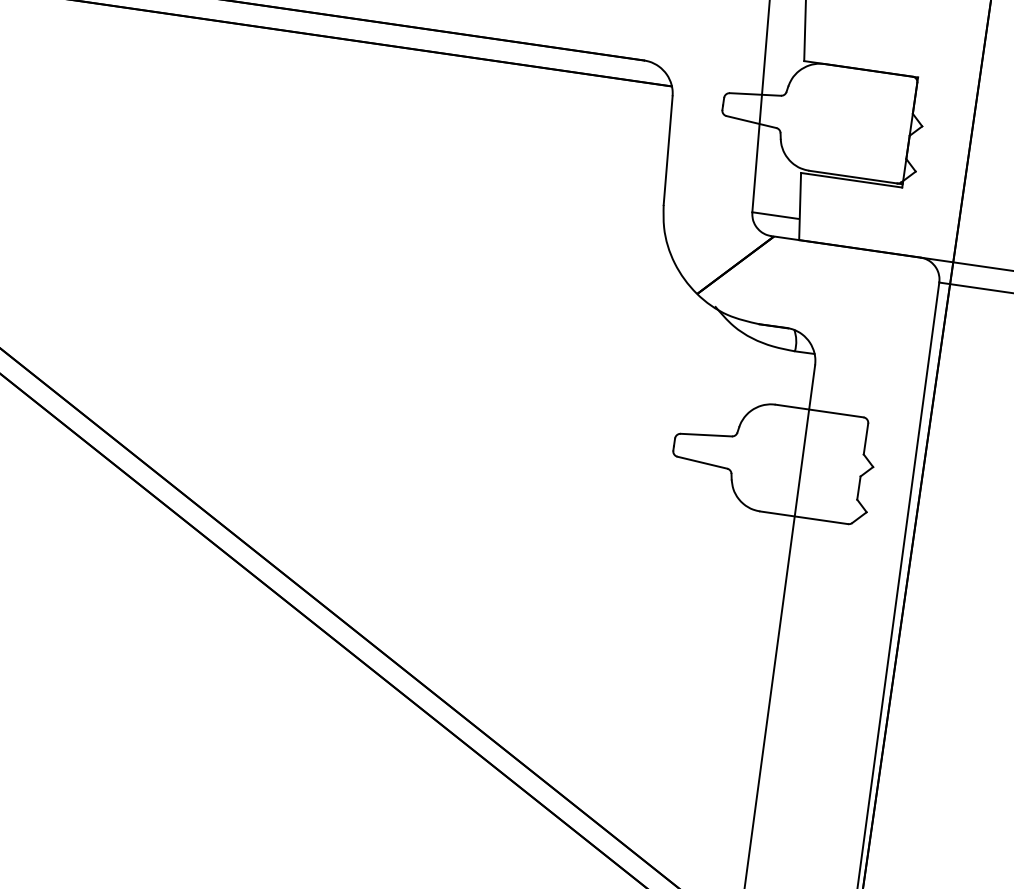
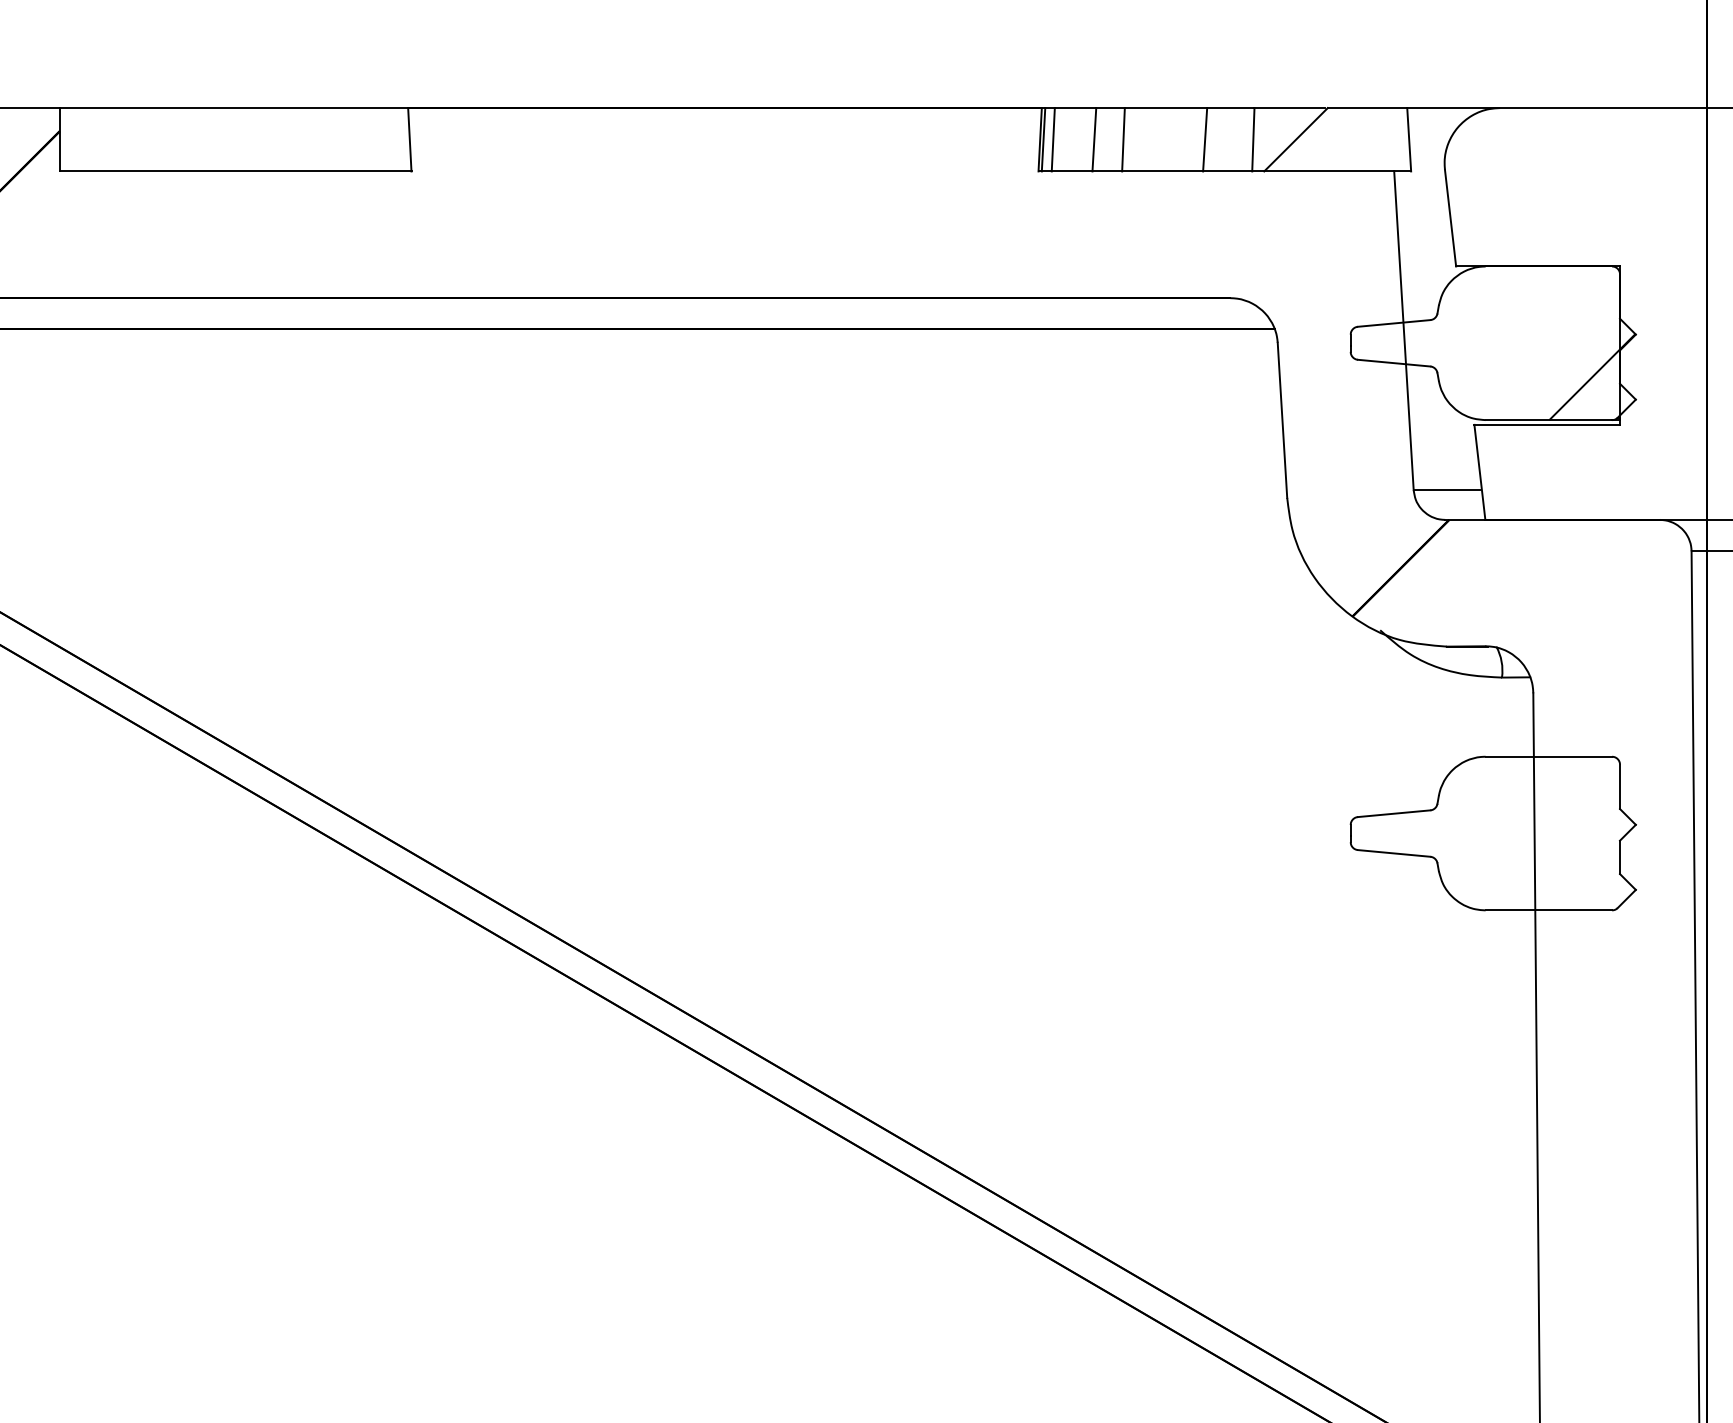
hatch: (887, 151) -> (1592, 377), added

